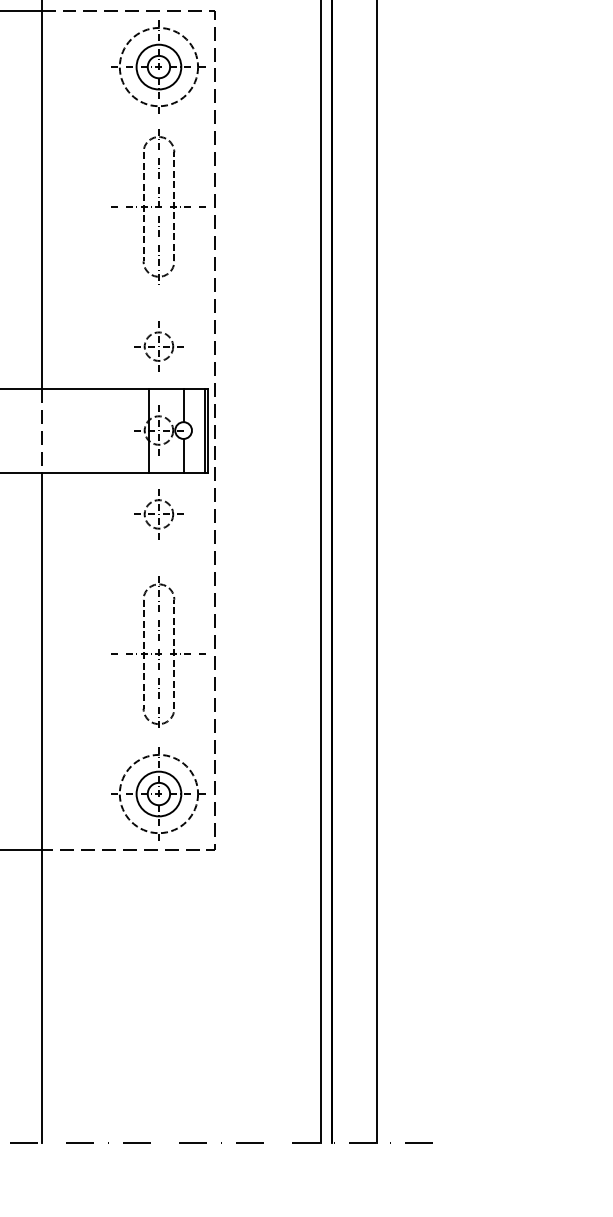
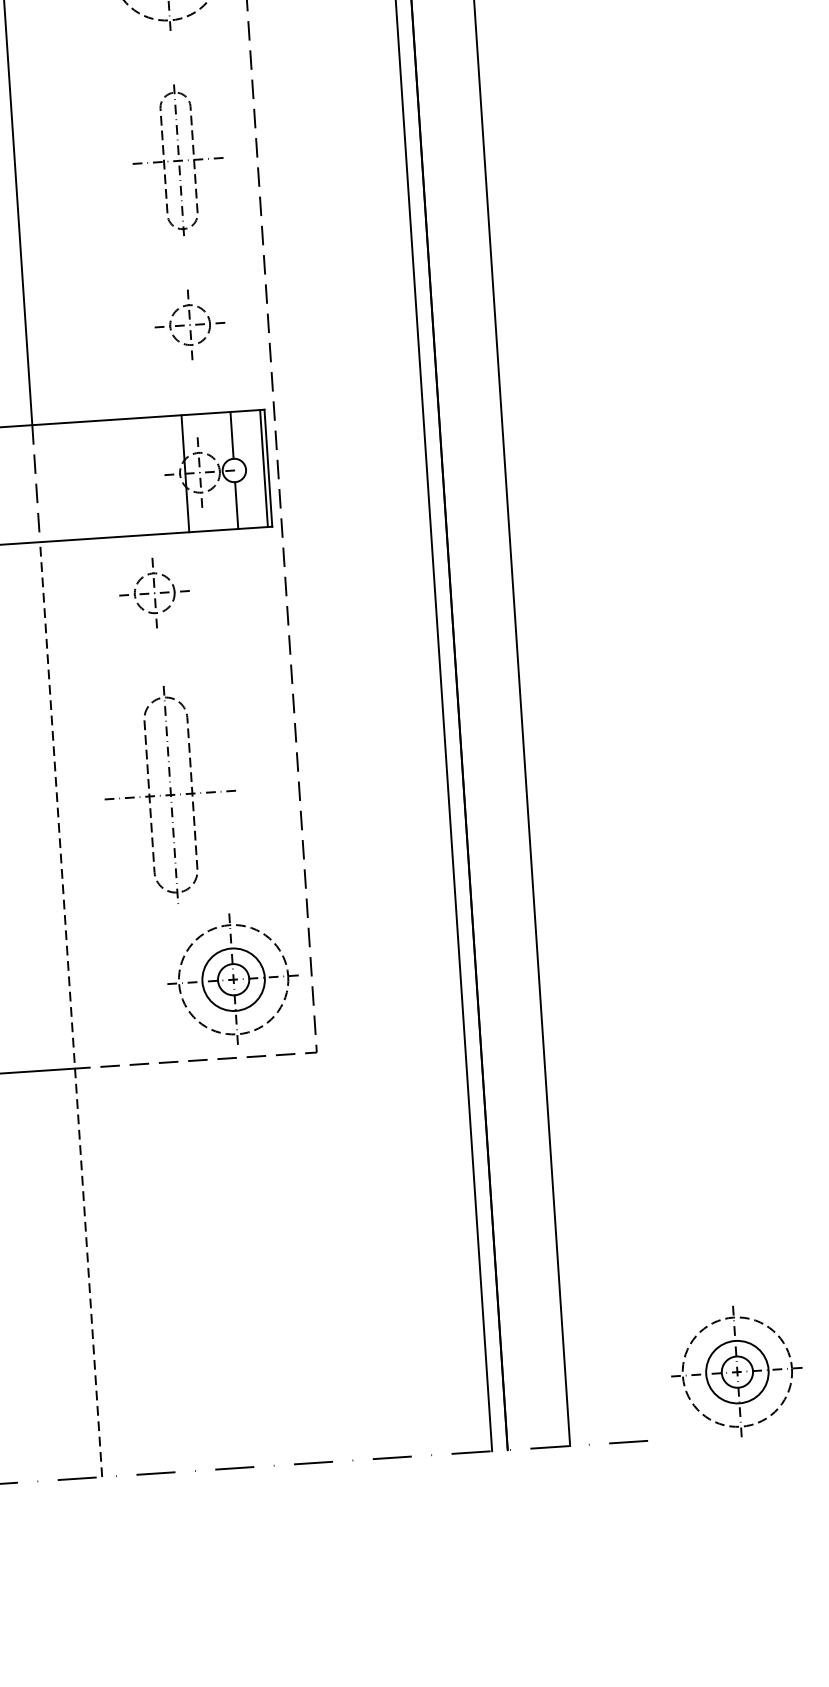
part: (158, 206) -> (178, 160), size x0.7
part: (158, 346) -> (189, 324), moved
part: (158, 514) -> (154, 593), moved
part: (158, 651) -> (170, 791), moved
line: (41, 807) -> (71, 1009), solid -> dashed
part: (499, 1097) -> (736, 1371), added

